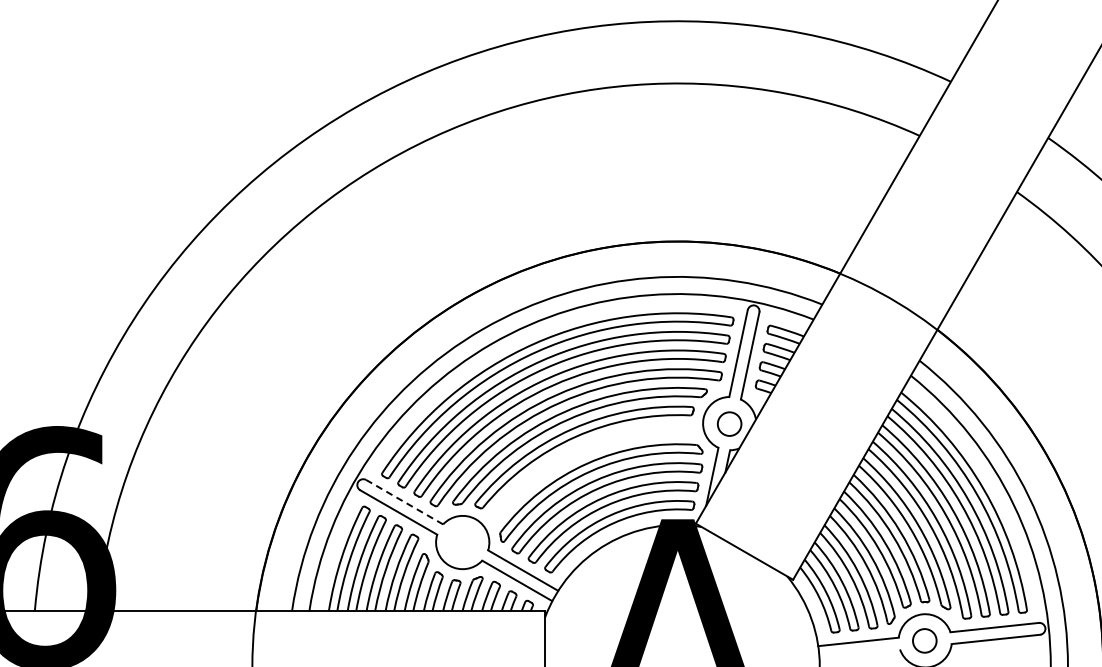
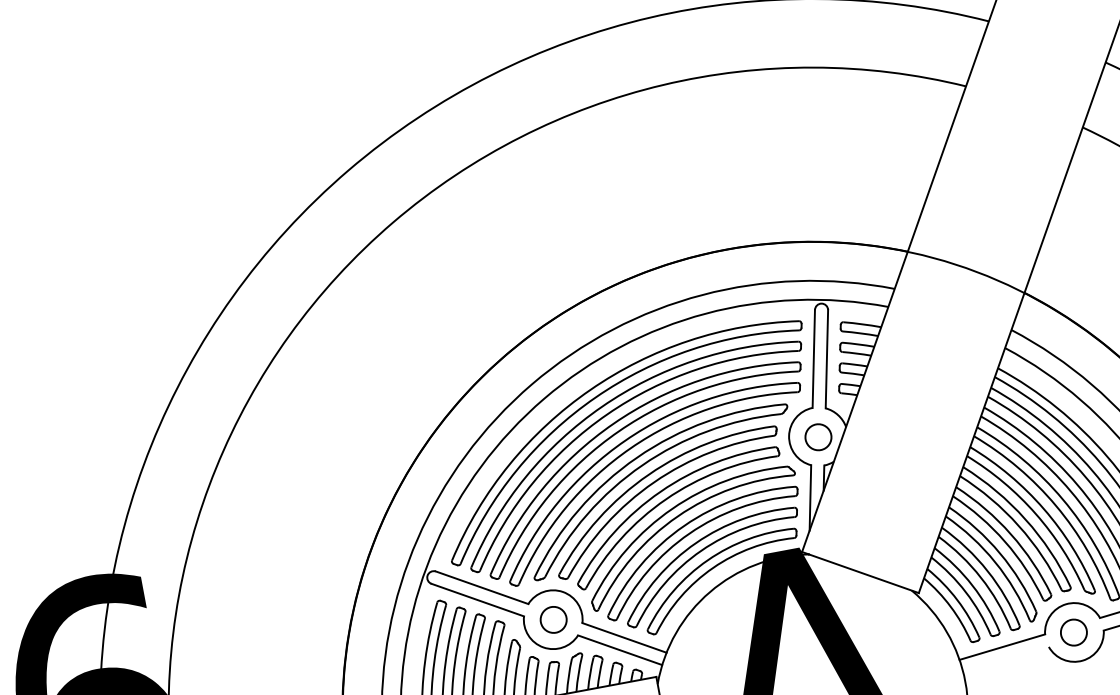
part: (585, 454) -> (668, 499), added
line: (404, 502) -> (482, 588), dashed -> solid
circle: (462, 542) -> (552, 619), added

